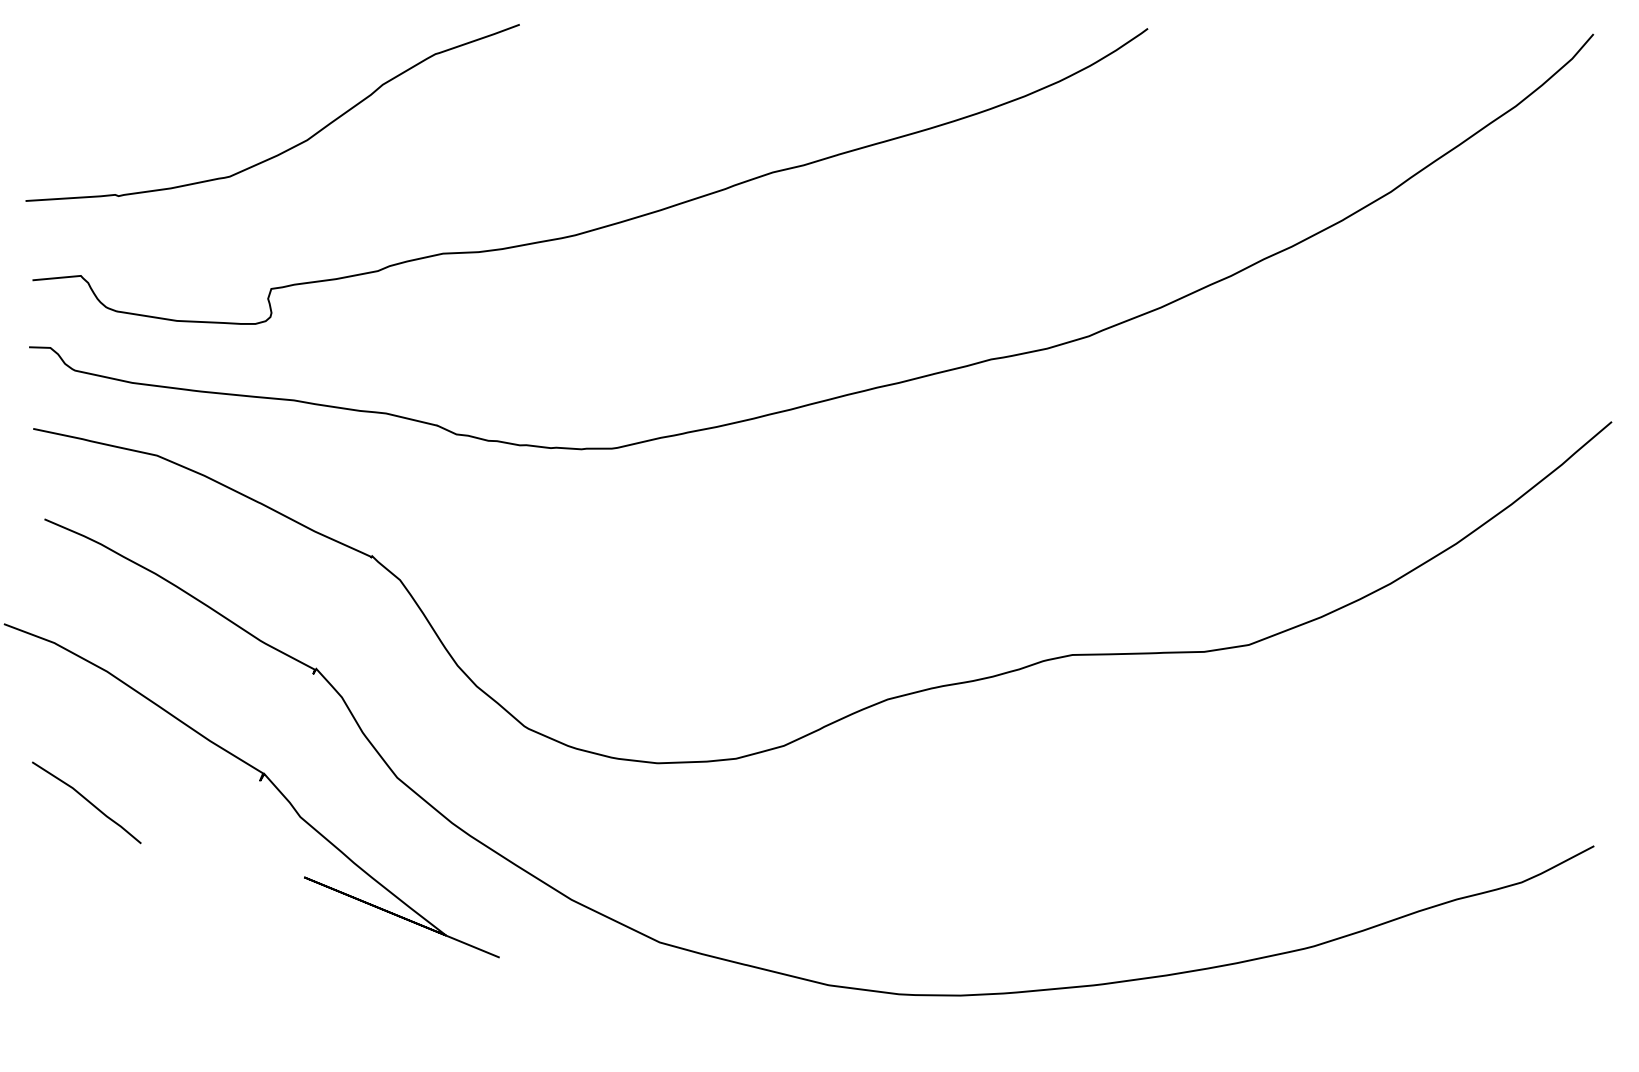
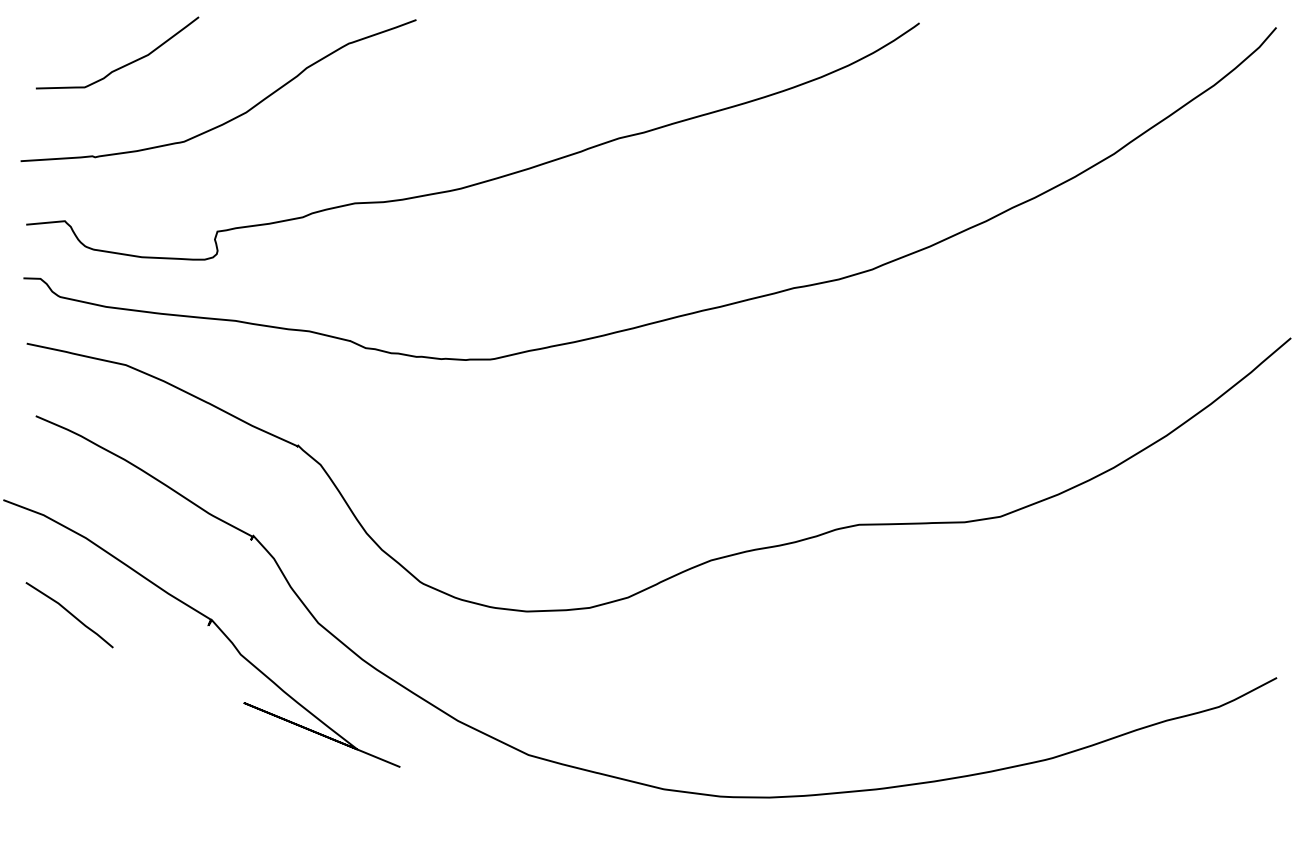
curve: (154, 81) -> (123, 65), added
line: (87, 801) -> (70, 614), moved

